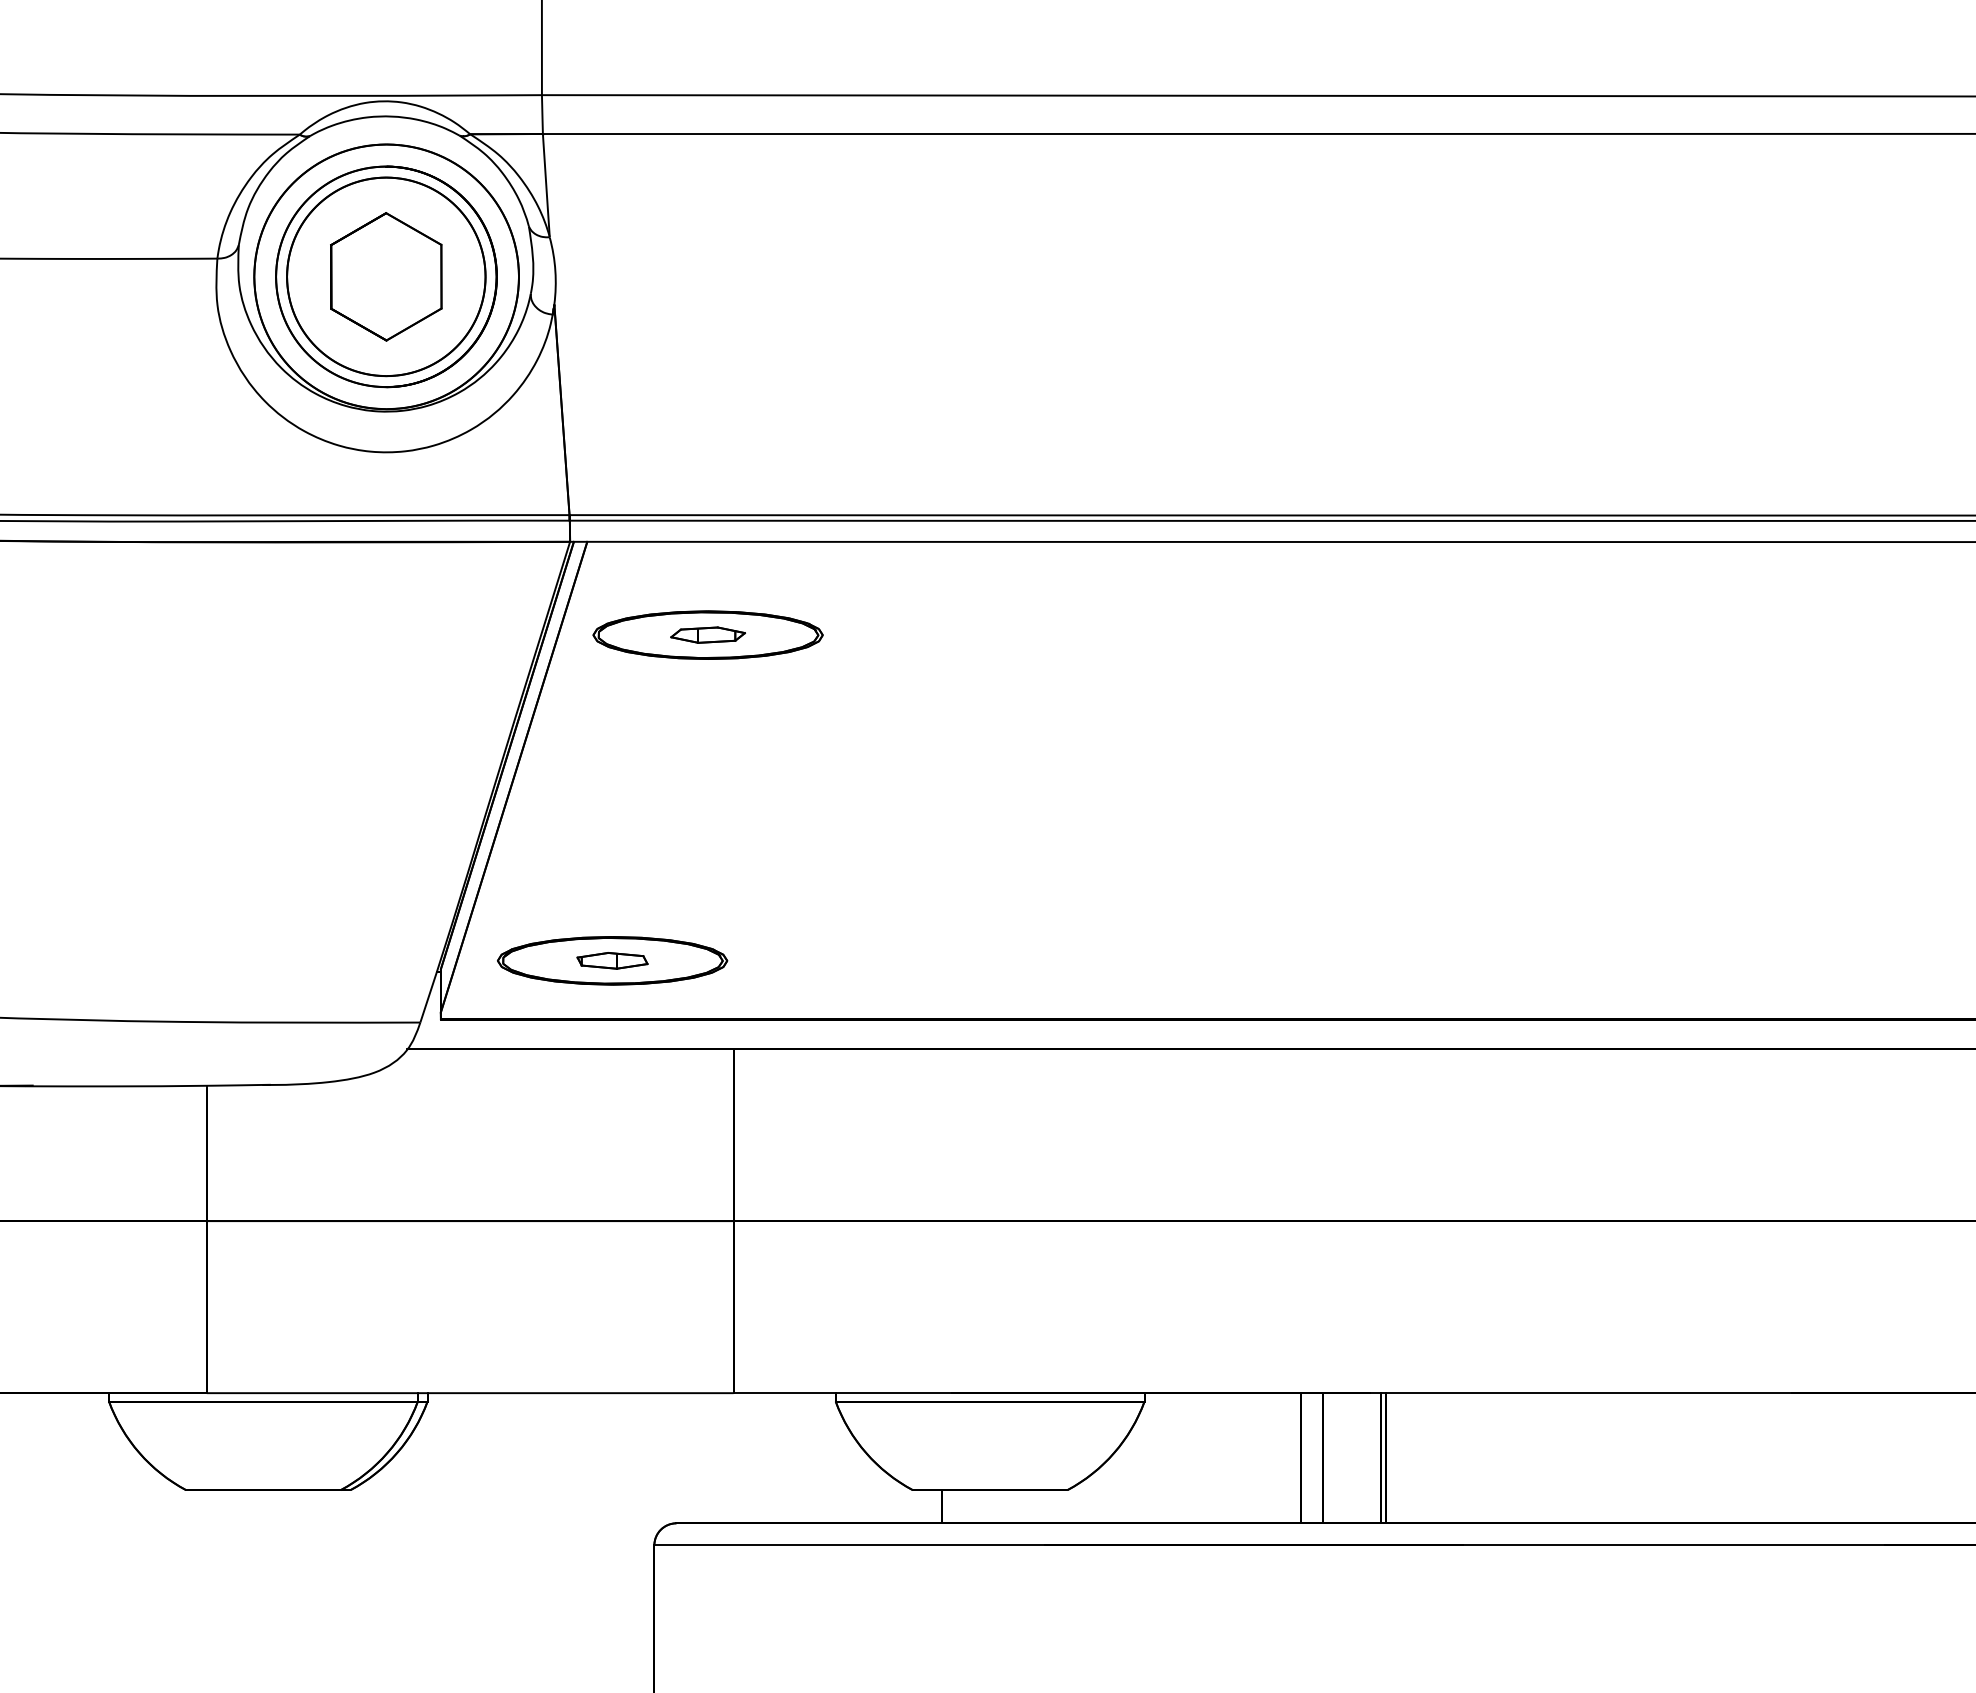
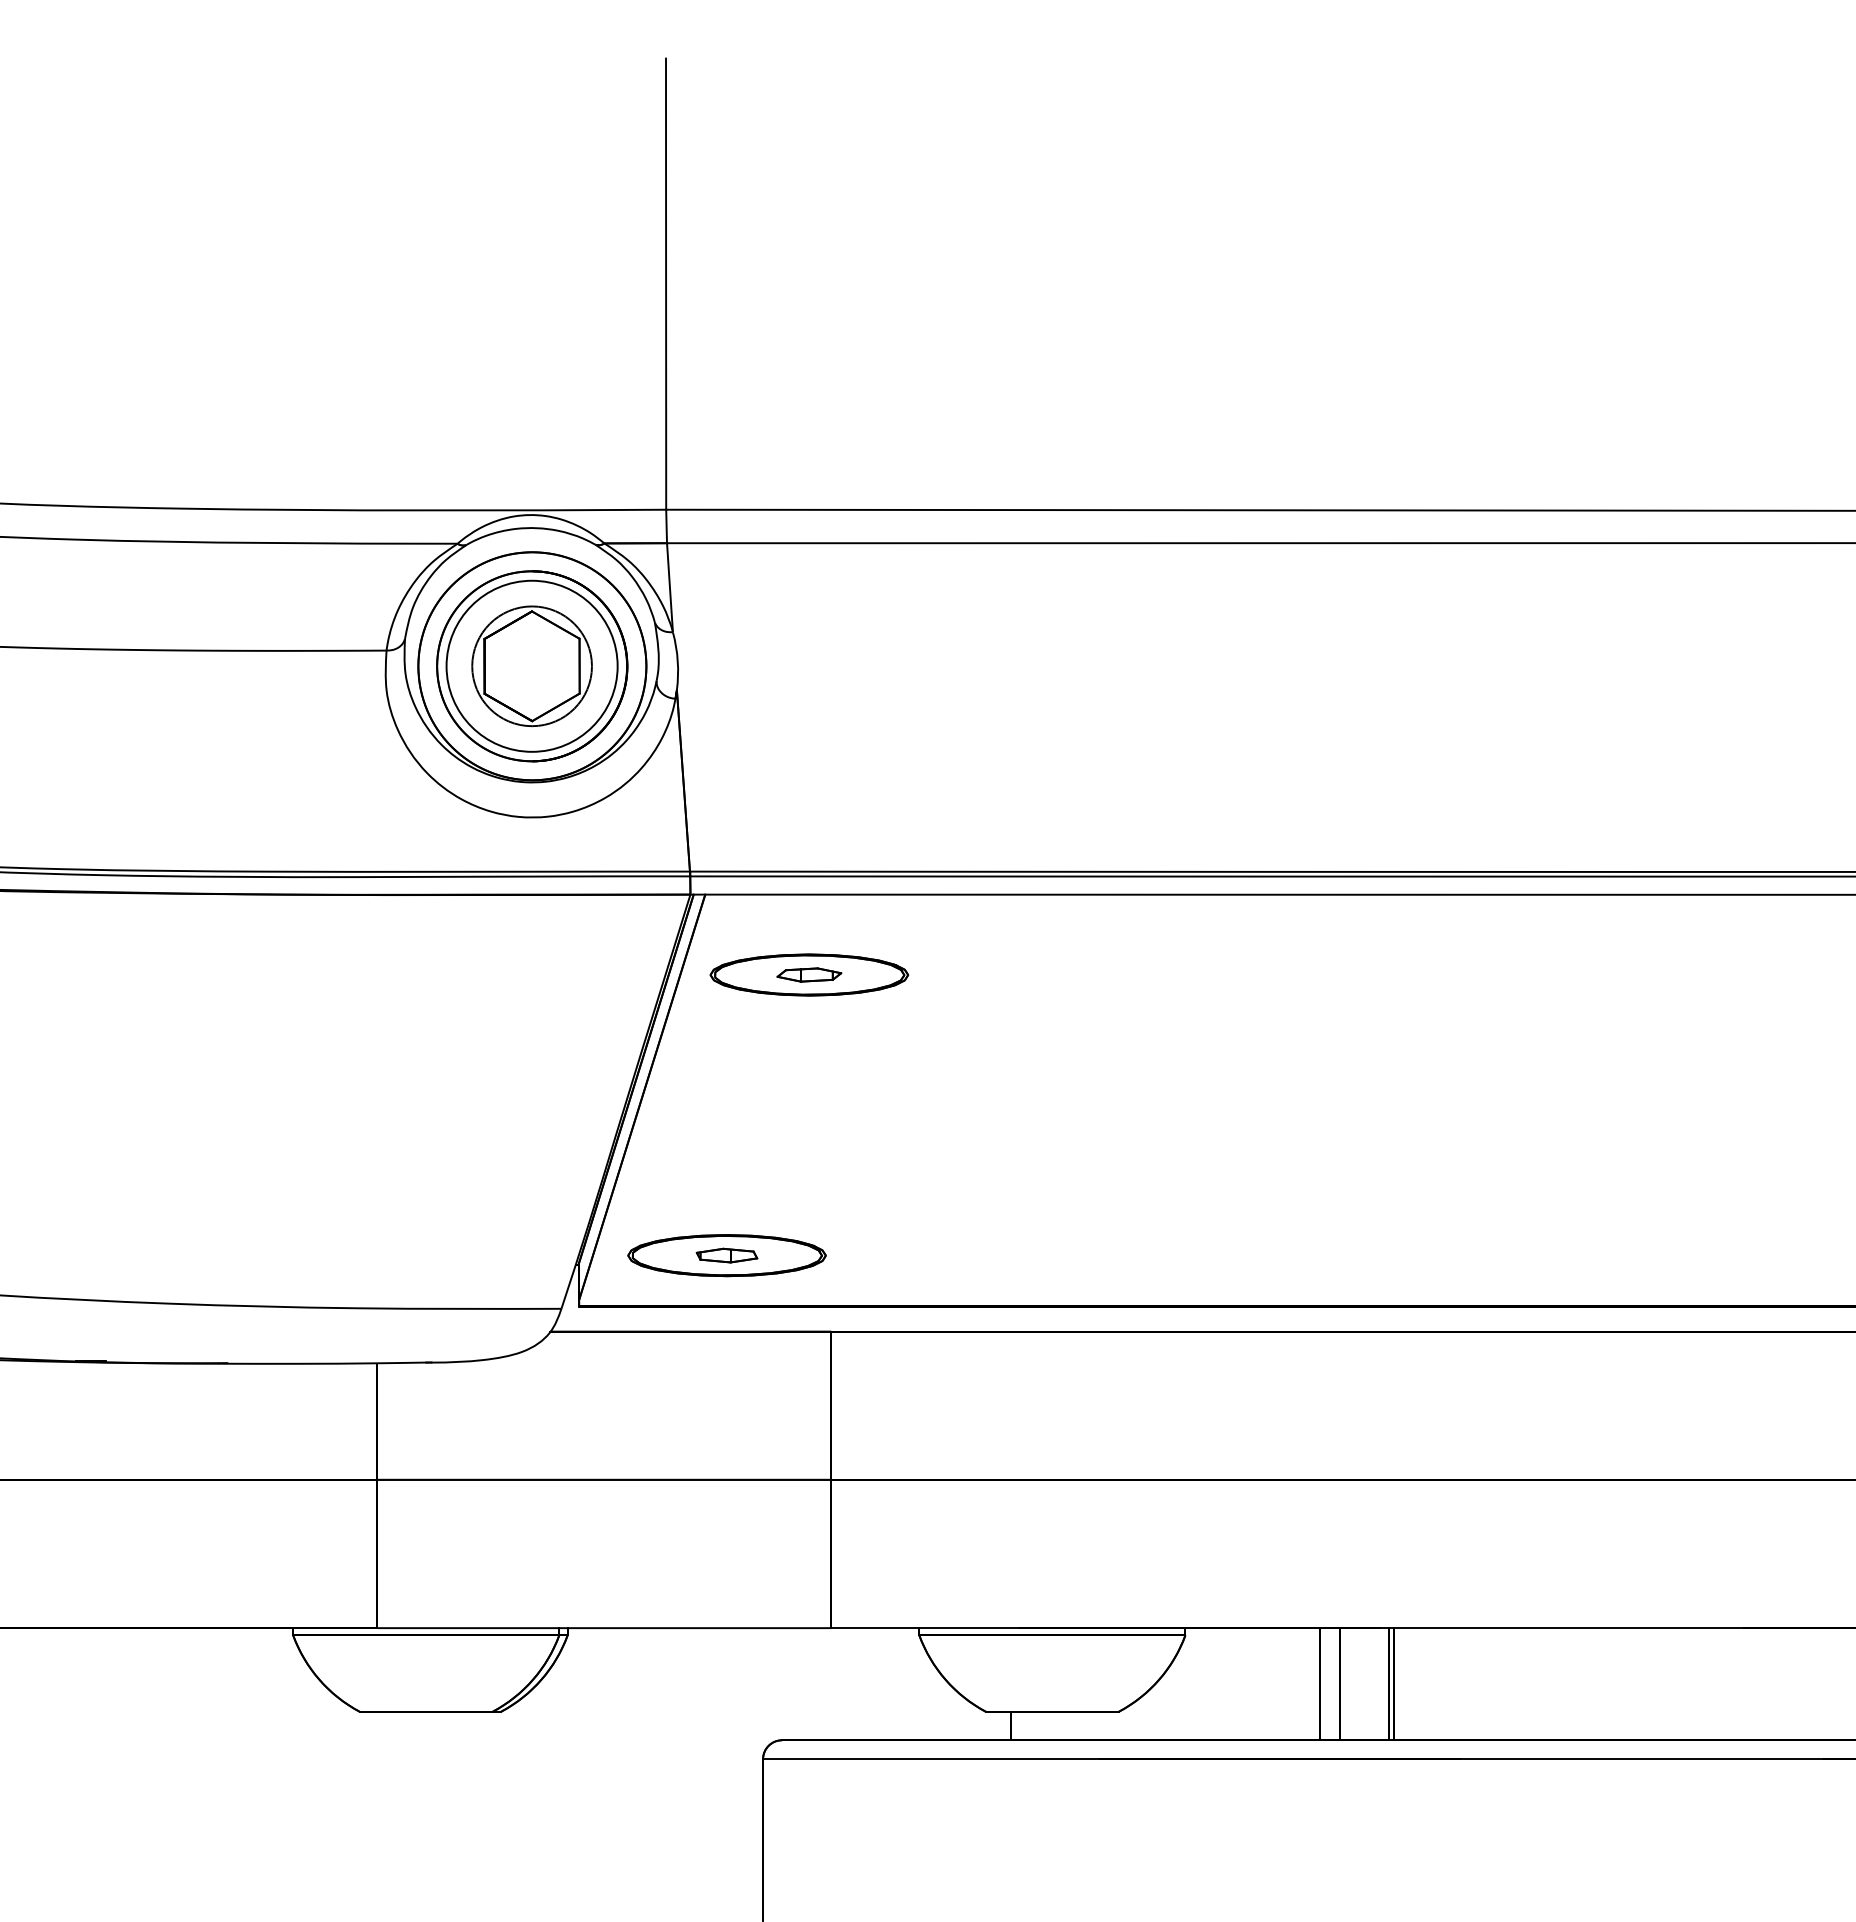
circle: (385, 275) -> (531, 665), size x0.7

